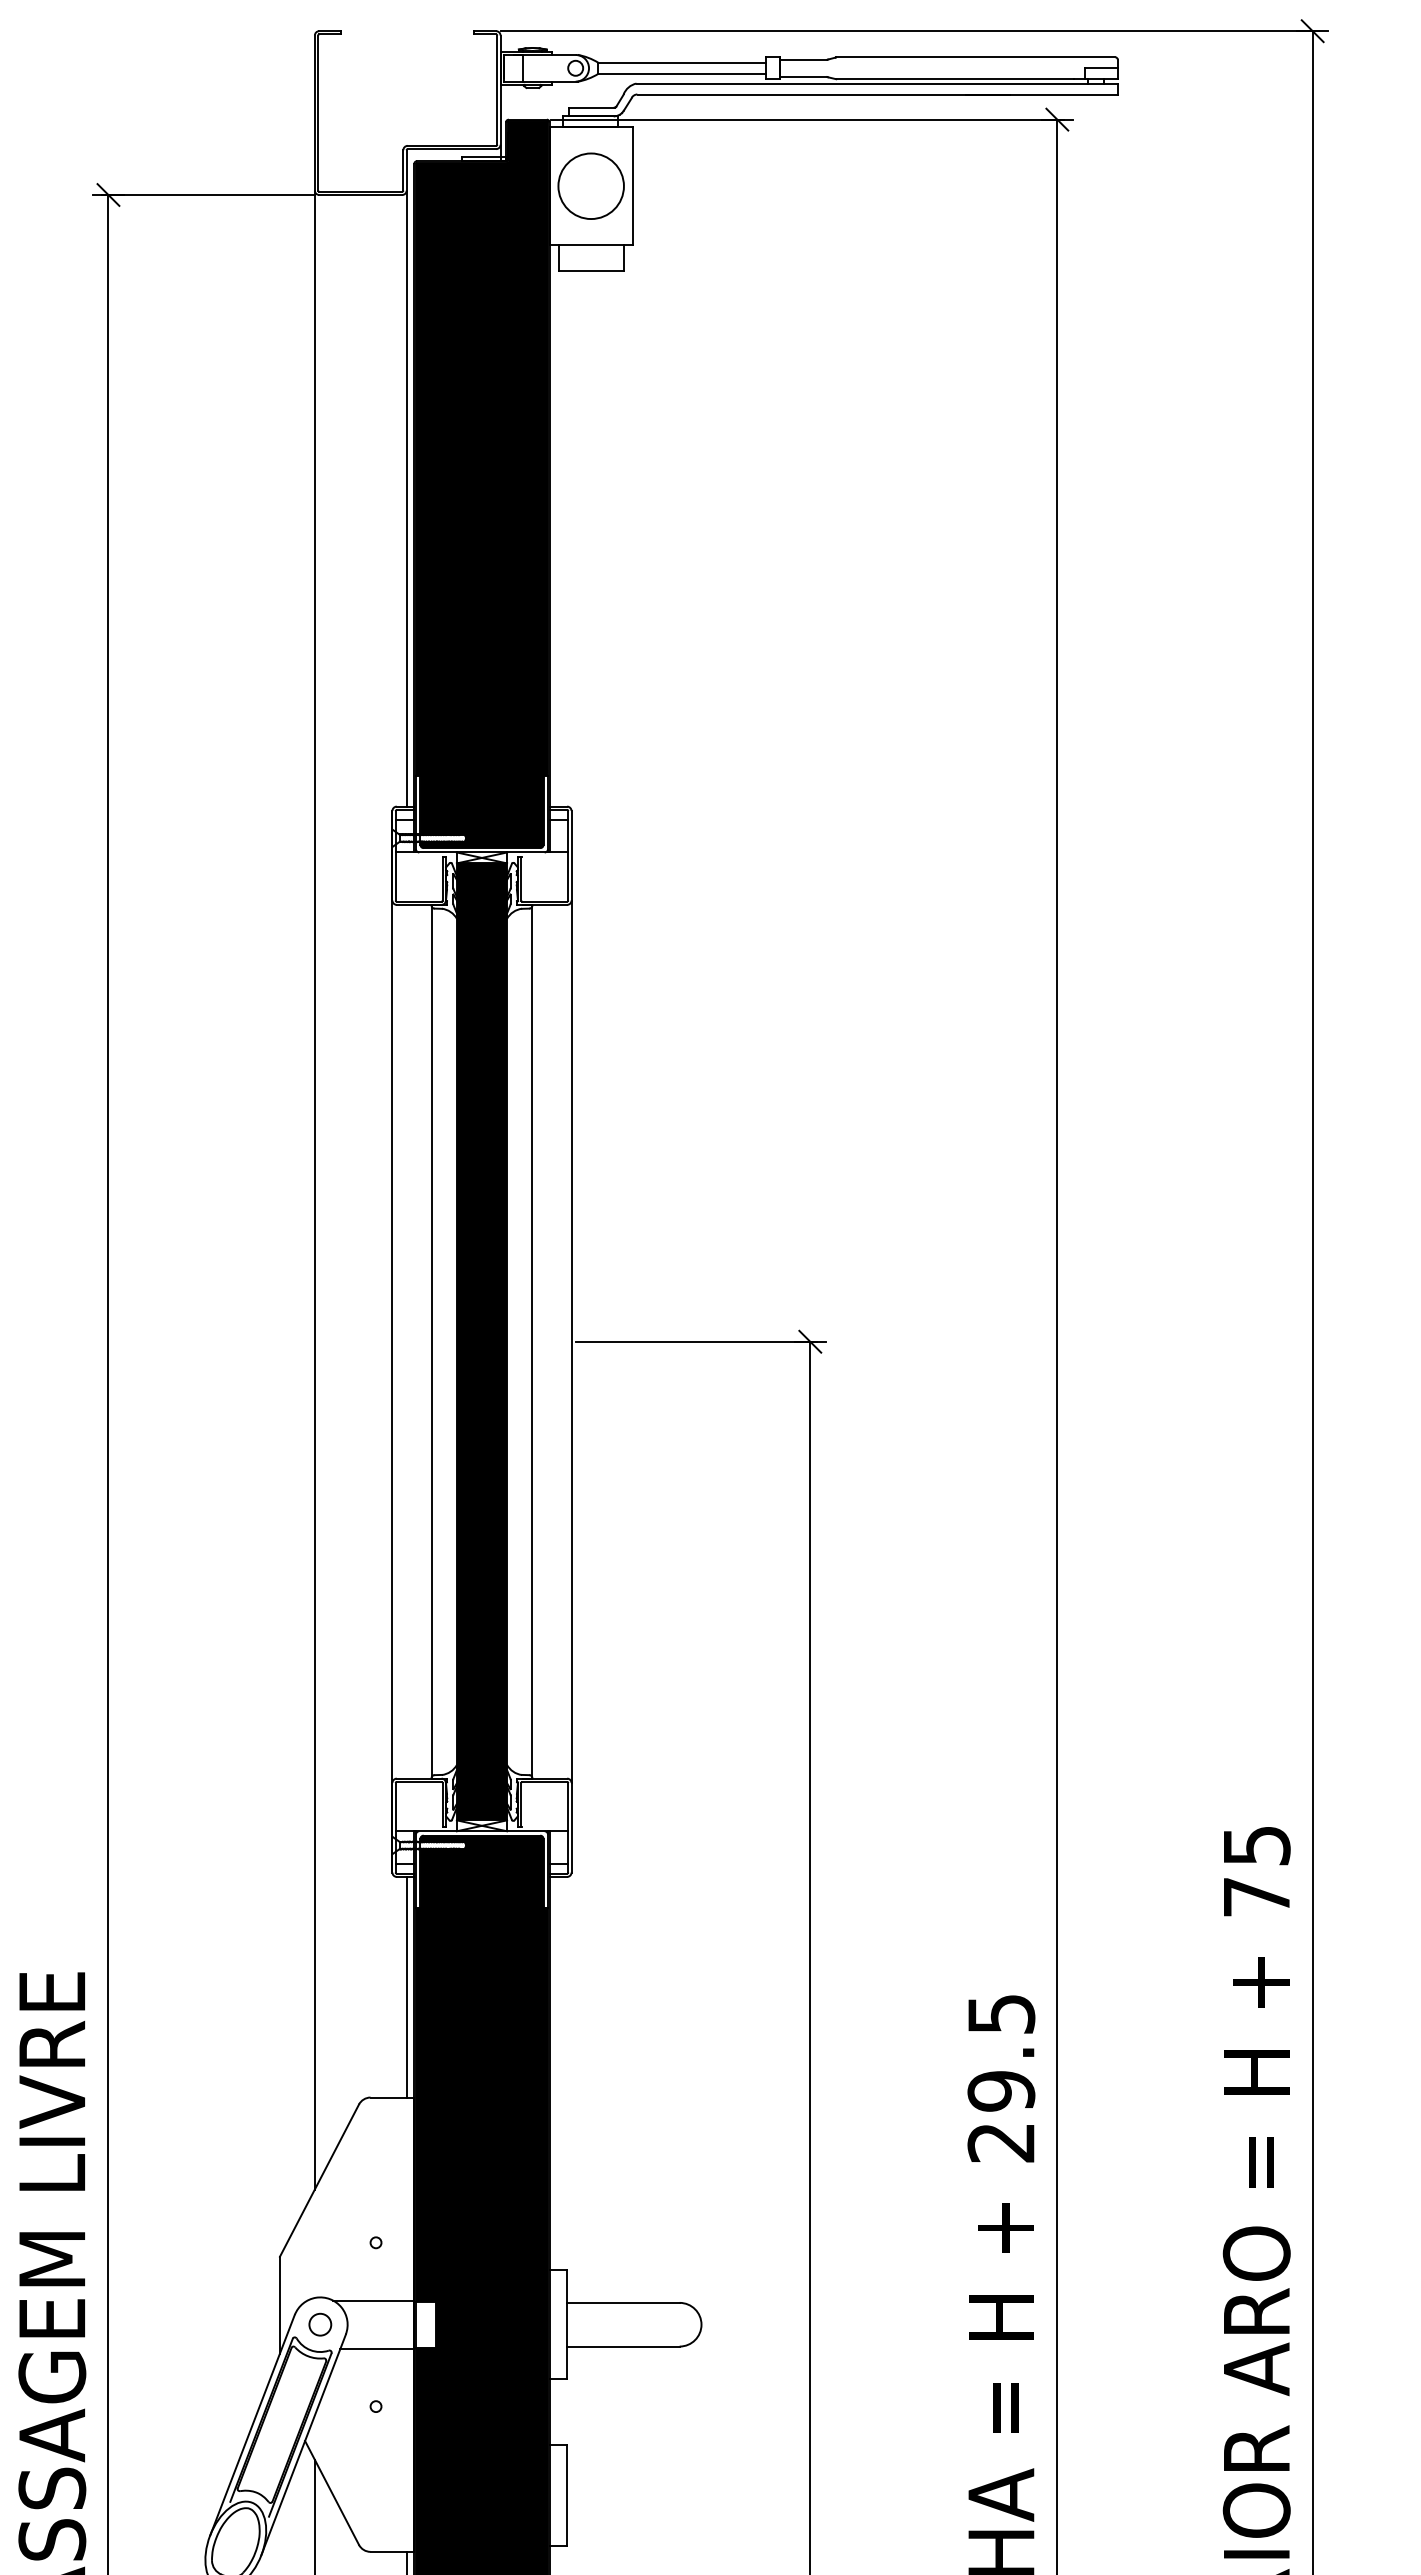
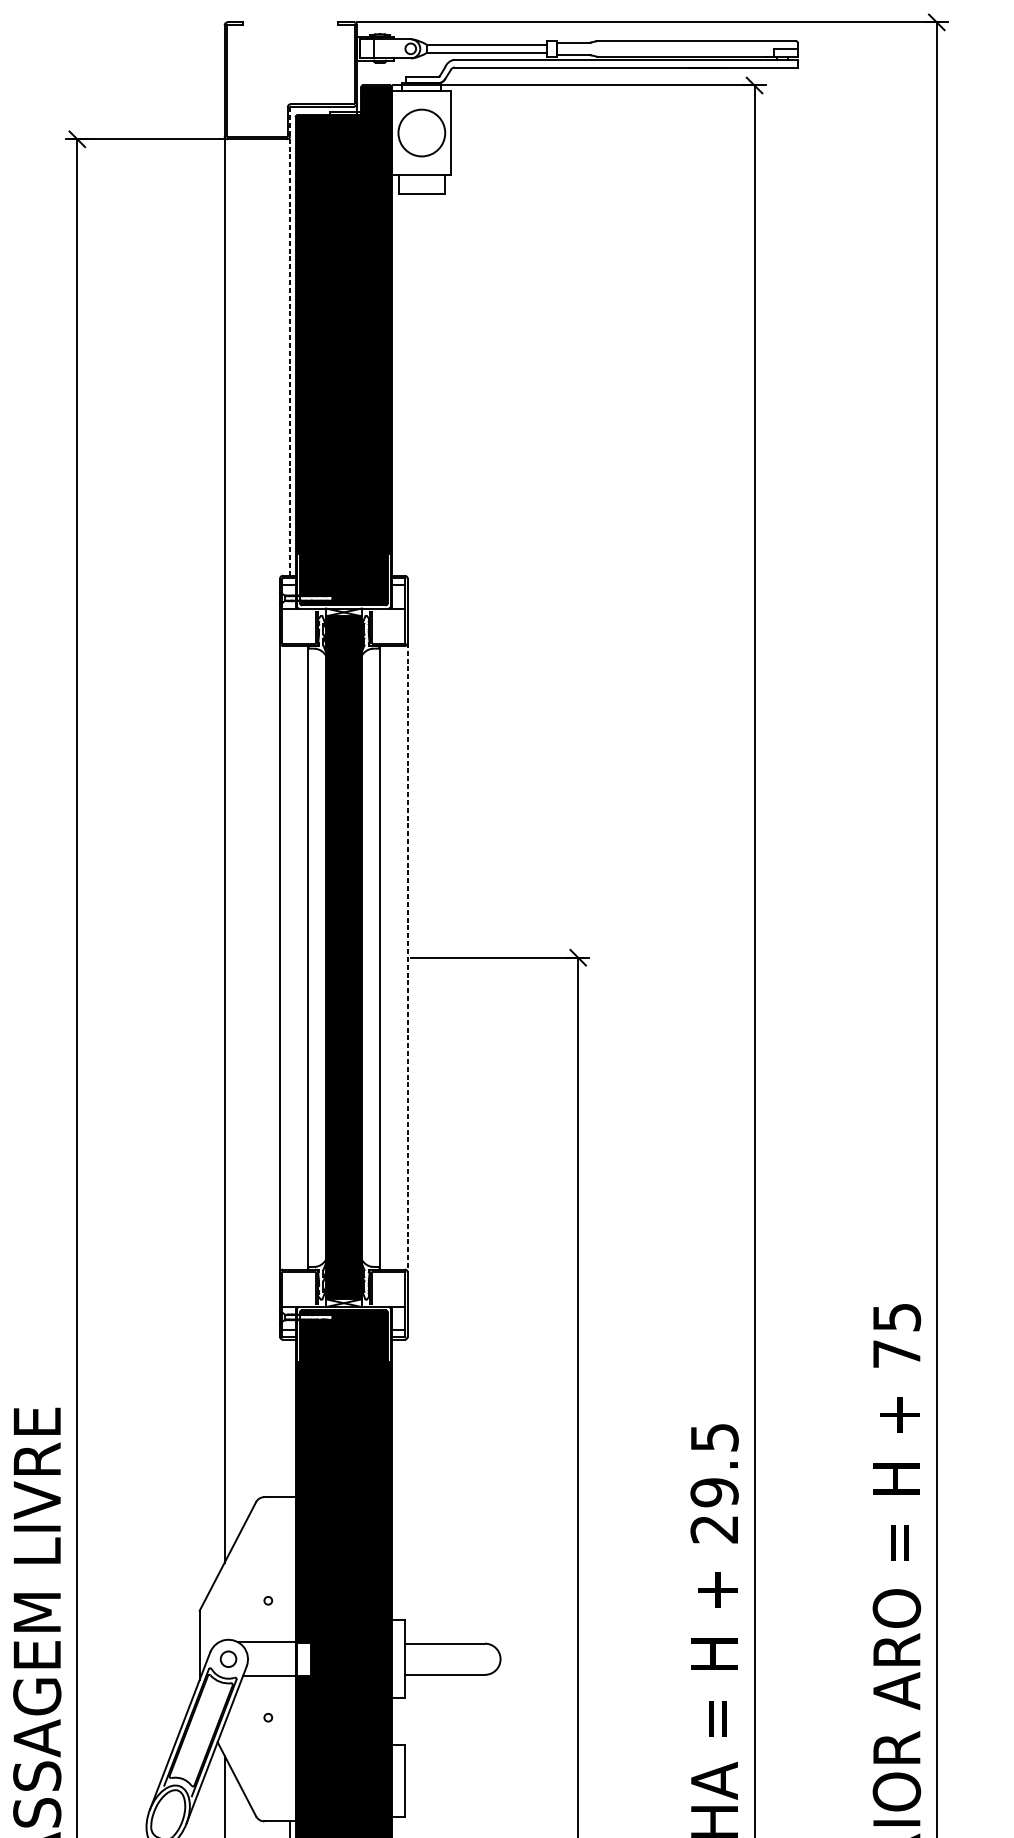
line: (406, 478) -> (290, 341), solid -> dashed
line: (571, 1342) -> (407, 958), solid -> dashed
line: (406, 1986) -> (290, 1417), removed

